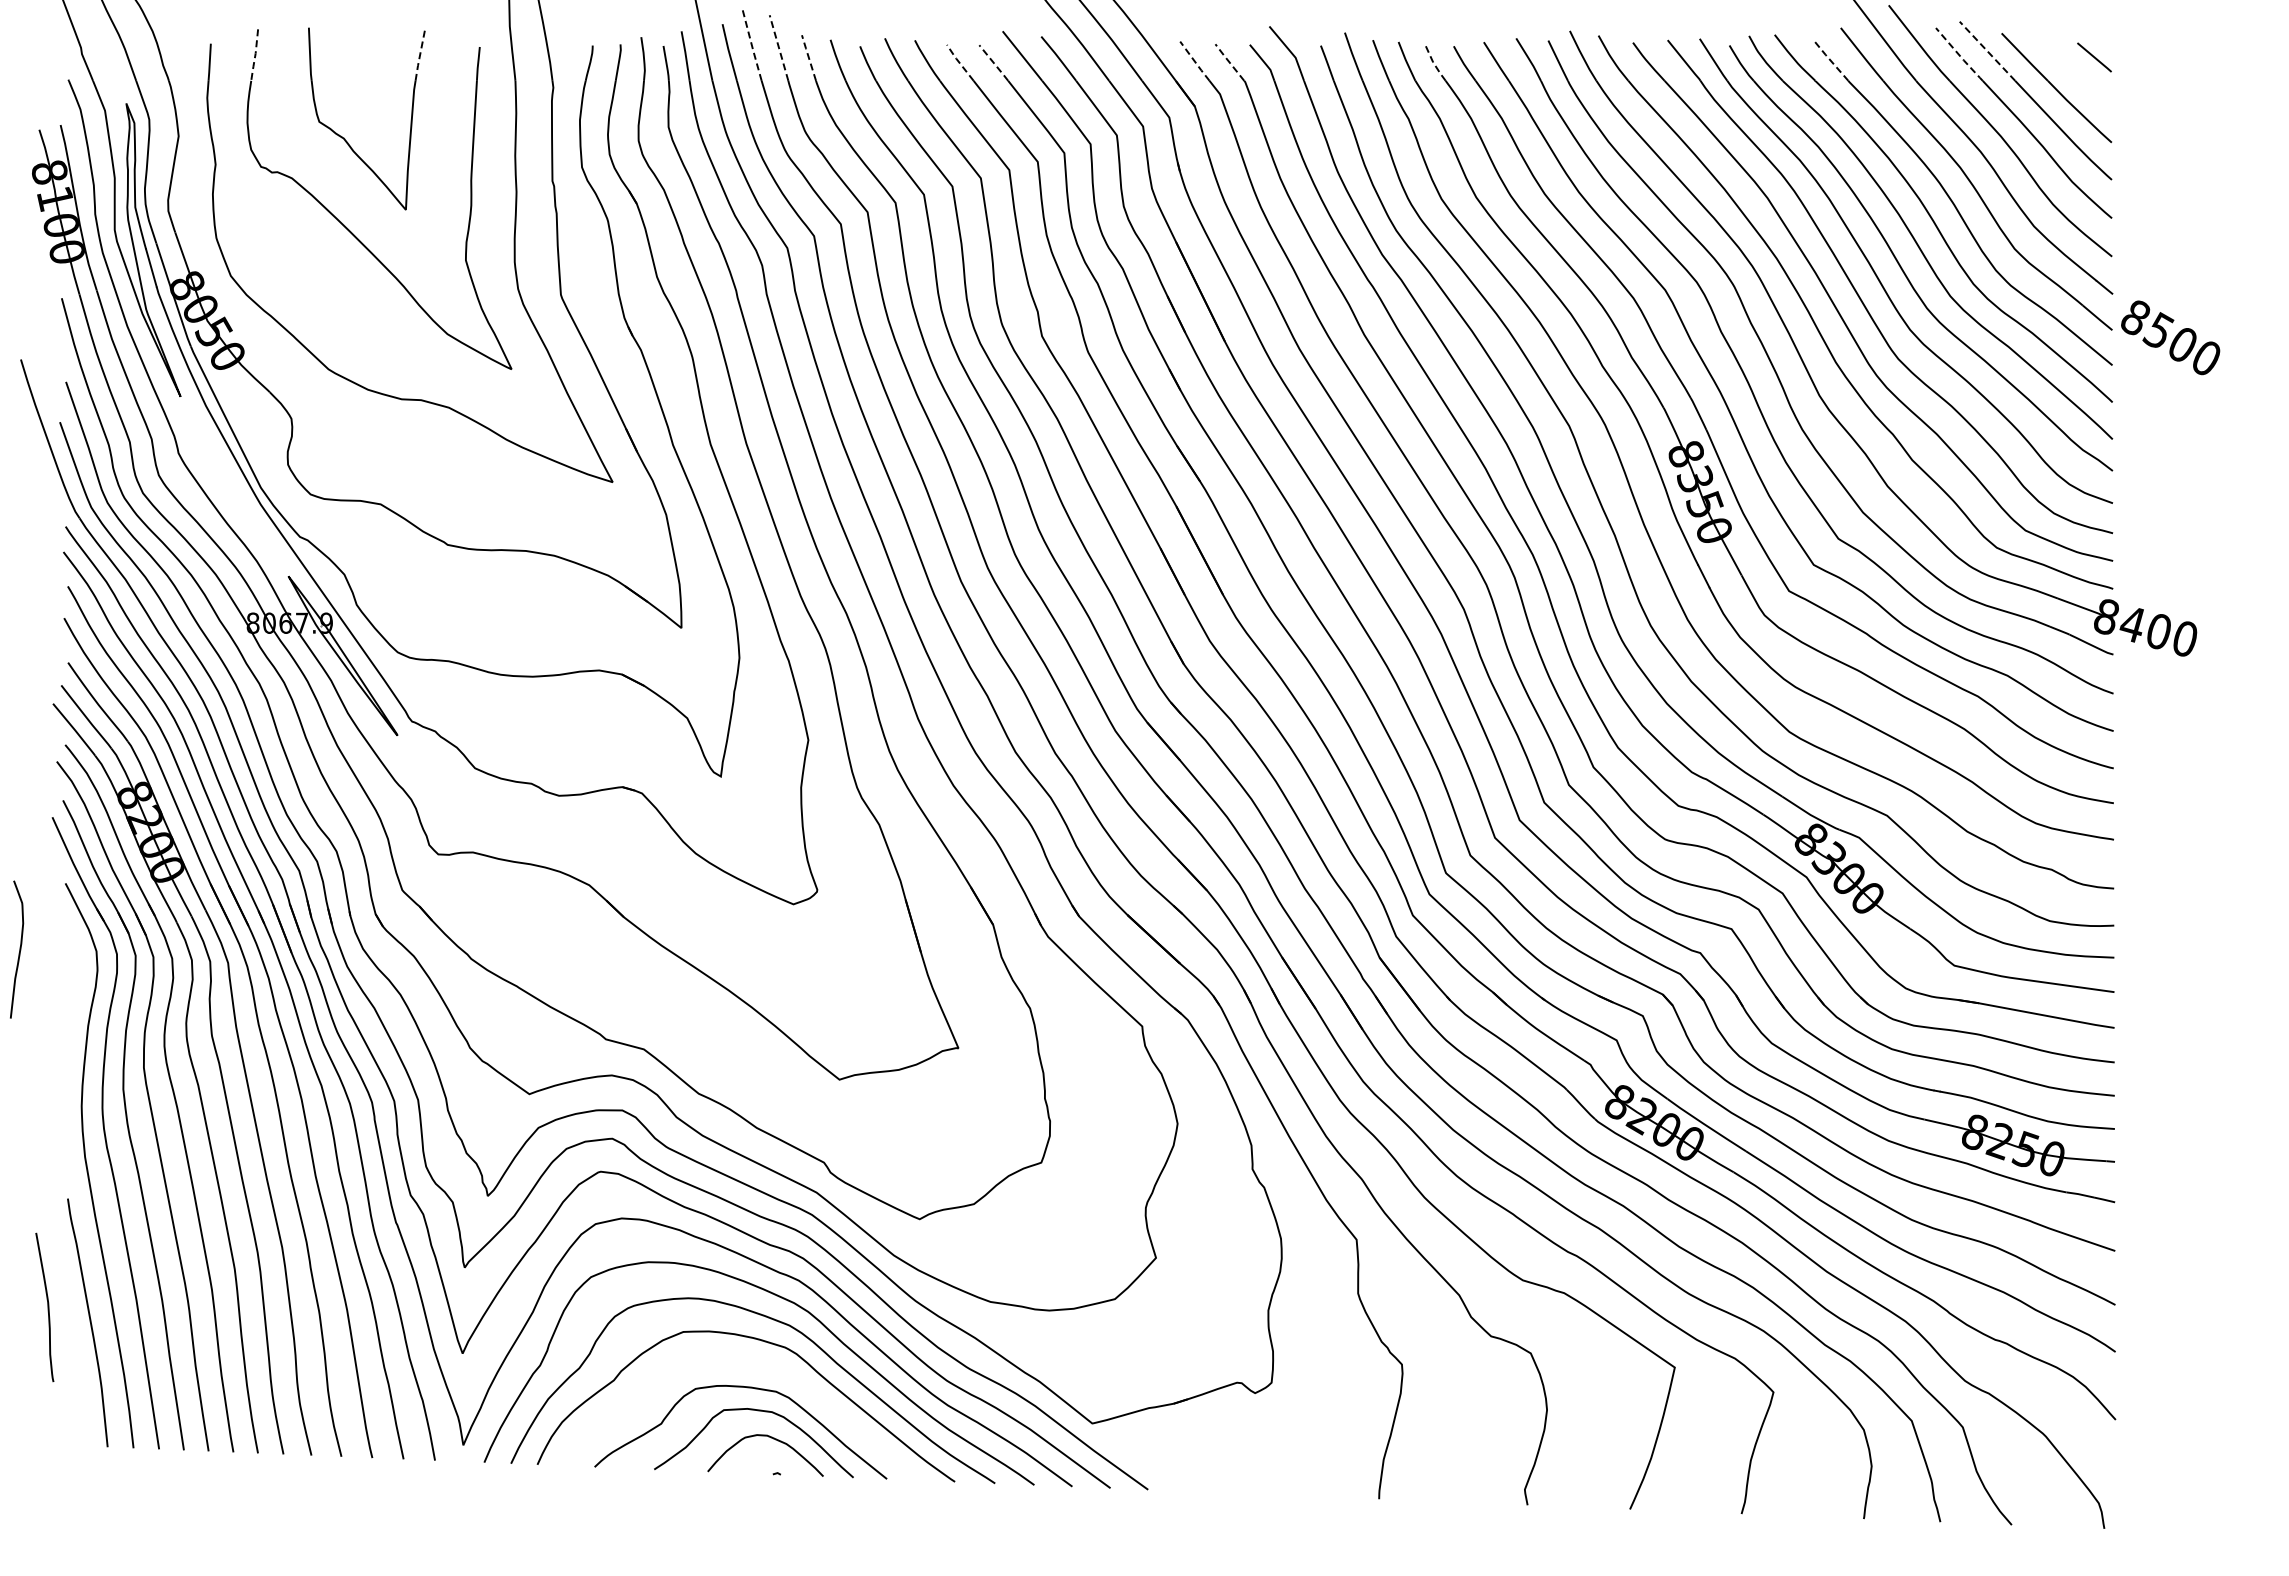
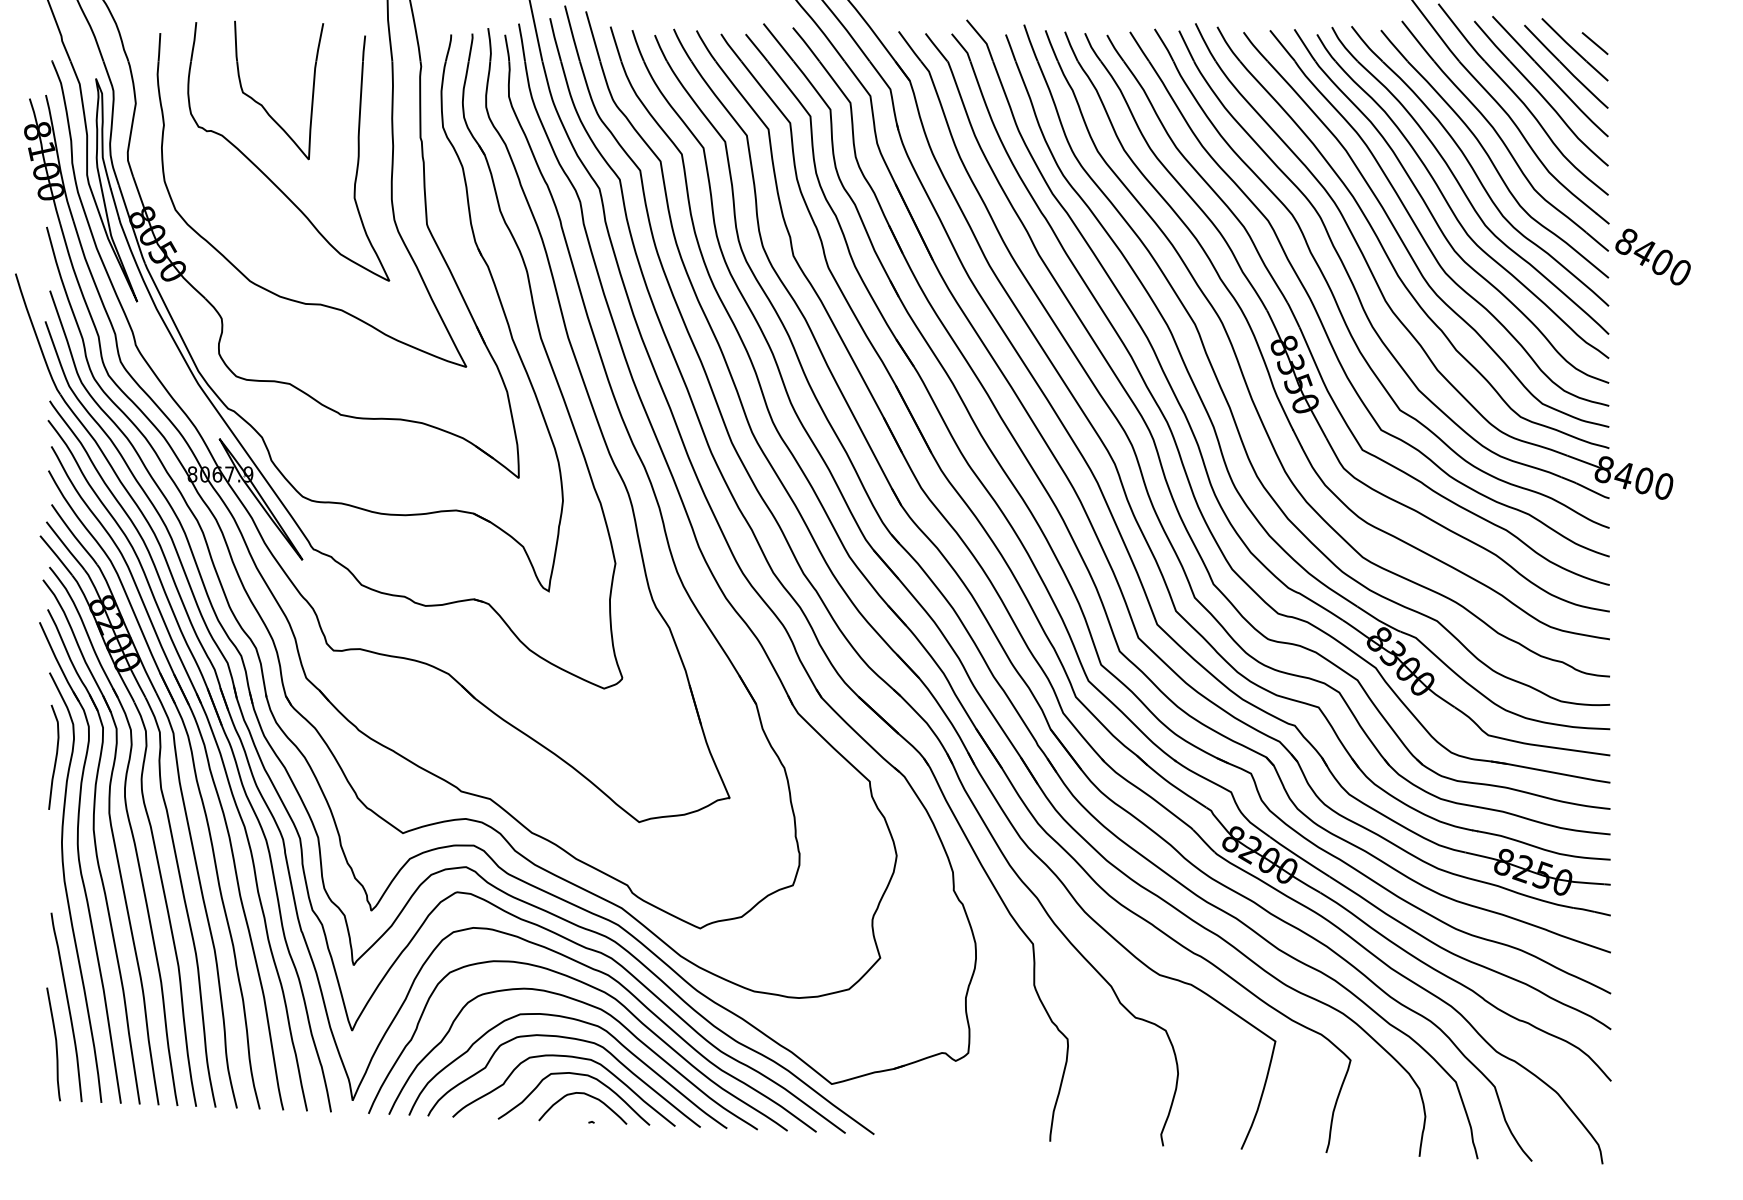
line: (751, 44) -> (572, 33), dashed -> solid
line: (778, 47) -> (592, 35), dashed -> solid
line: (1987, 51) -> (1513, 39), dashed -> solid
line: (255, 55) -> (194, 42), dashed -> solid
line: (1959, 55) -> (1492, 42), dashed -> solid
line: (419, 56) -> (319, 42), dashed -> solid
line: (808, 57) -> (615, 43), dashed -> solid
line: (1194, 60) -> (909, 45), dashed -> solid
line: (1830, 60) -> (1394, 45), dashed -> solid
line: (1229, 61) -> (936, 46), dashed -> solid
line: (959, 62) -> (730, 47), dashed -> solid
line: (994, 63) -> (757, 48), dashed -> solid
line: (1433, 63) -> (1091, 48), dashed -> solid
line: (2067, 65) -> (1574, 49), added
text: (2158, 330) -> (1643, 251), 8500 -> 8400
curve: (19, 949) -> (55, 757), moved
curve: (47, 1306) -> (55, 1043), moved
curve: (748, 1364) -> (569, 1039), added

